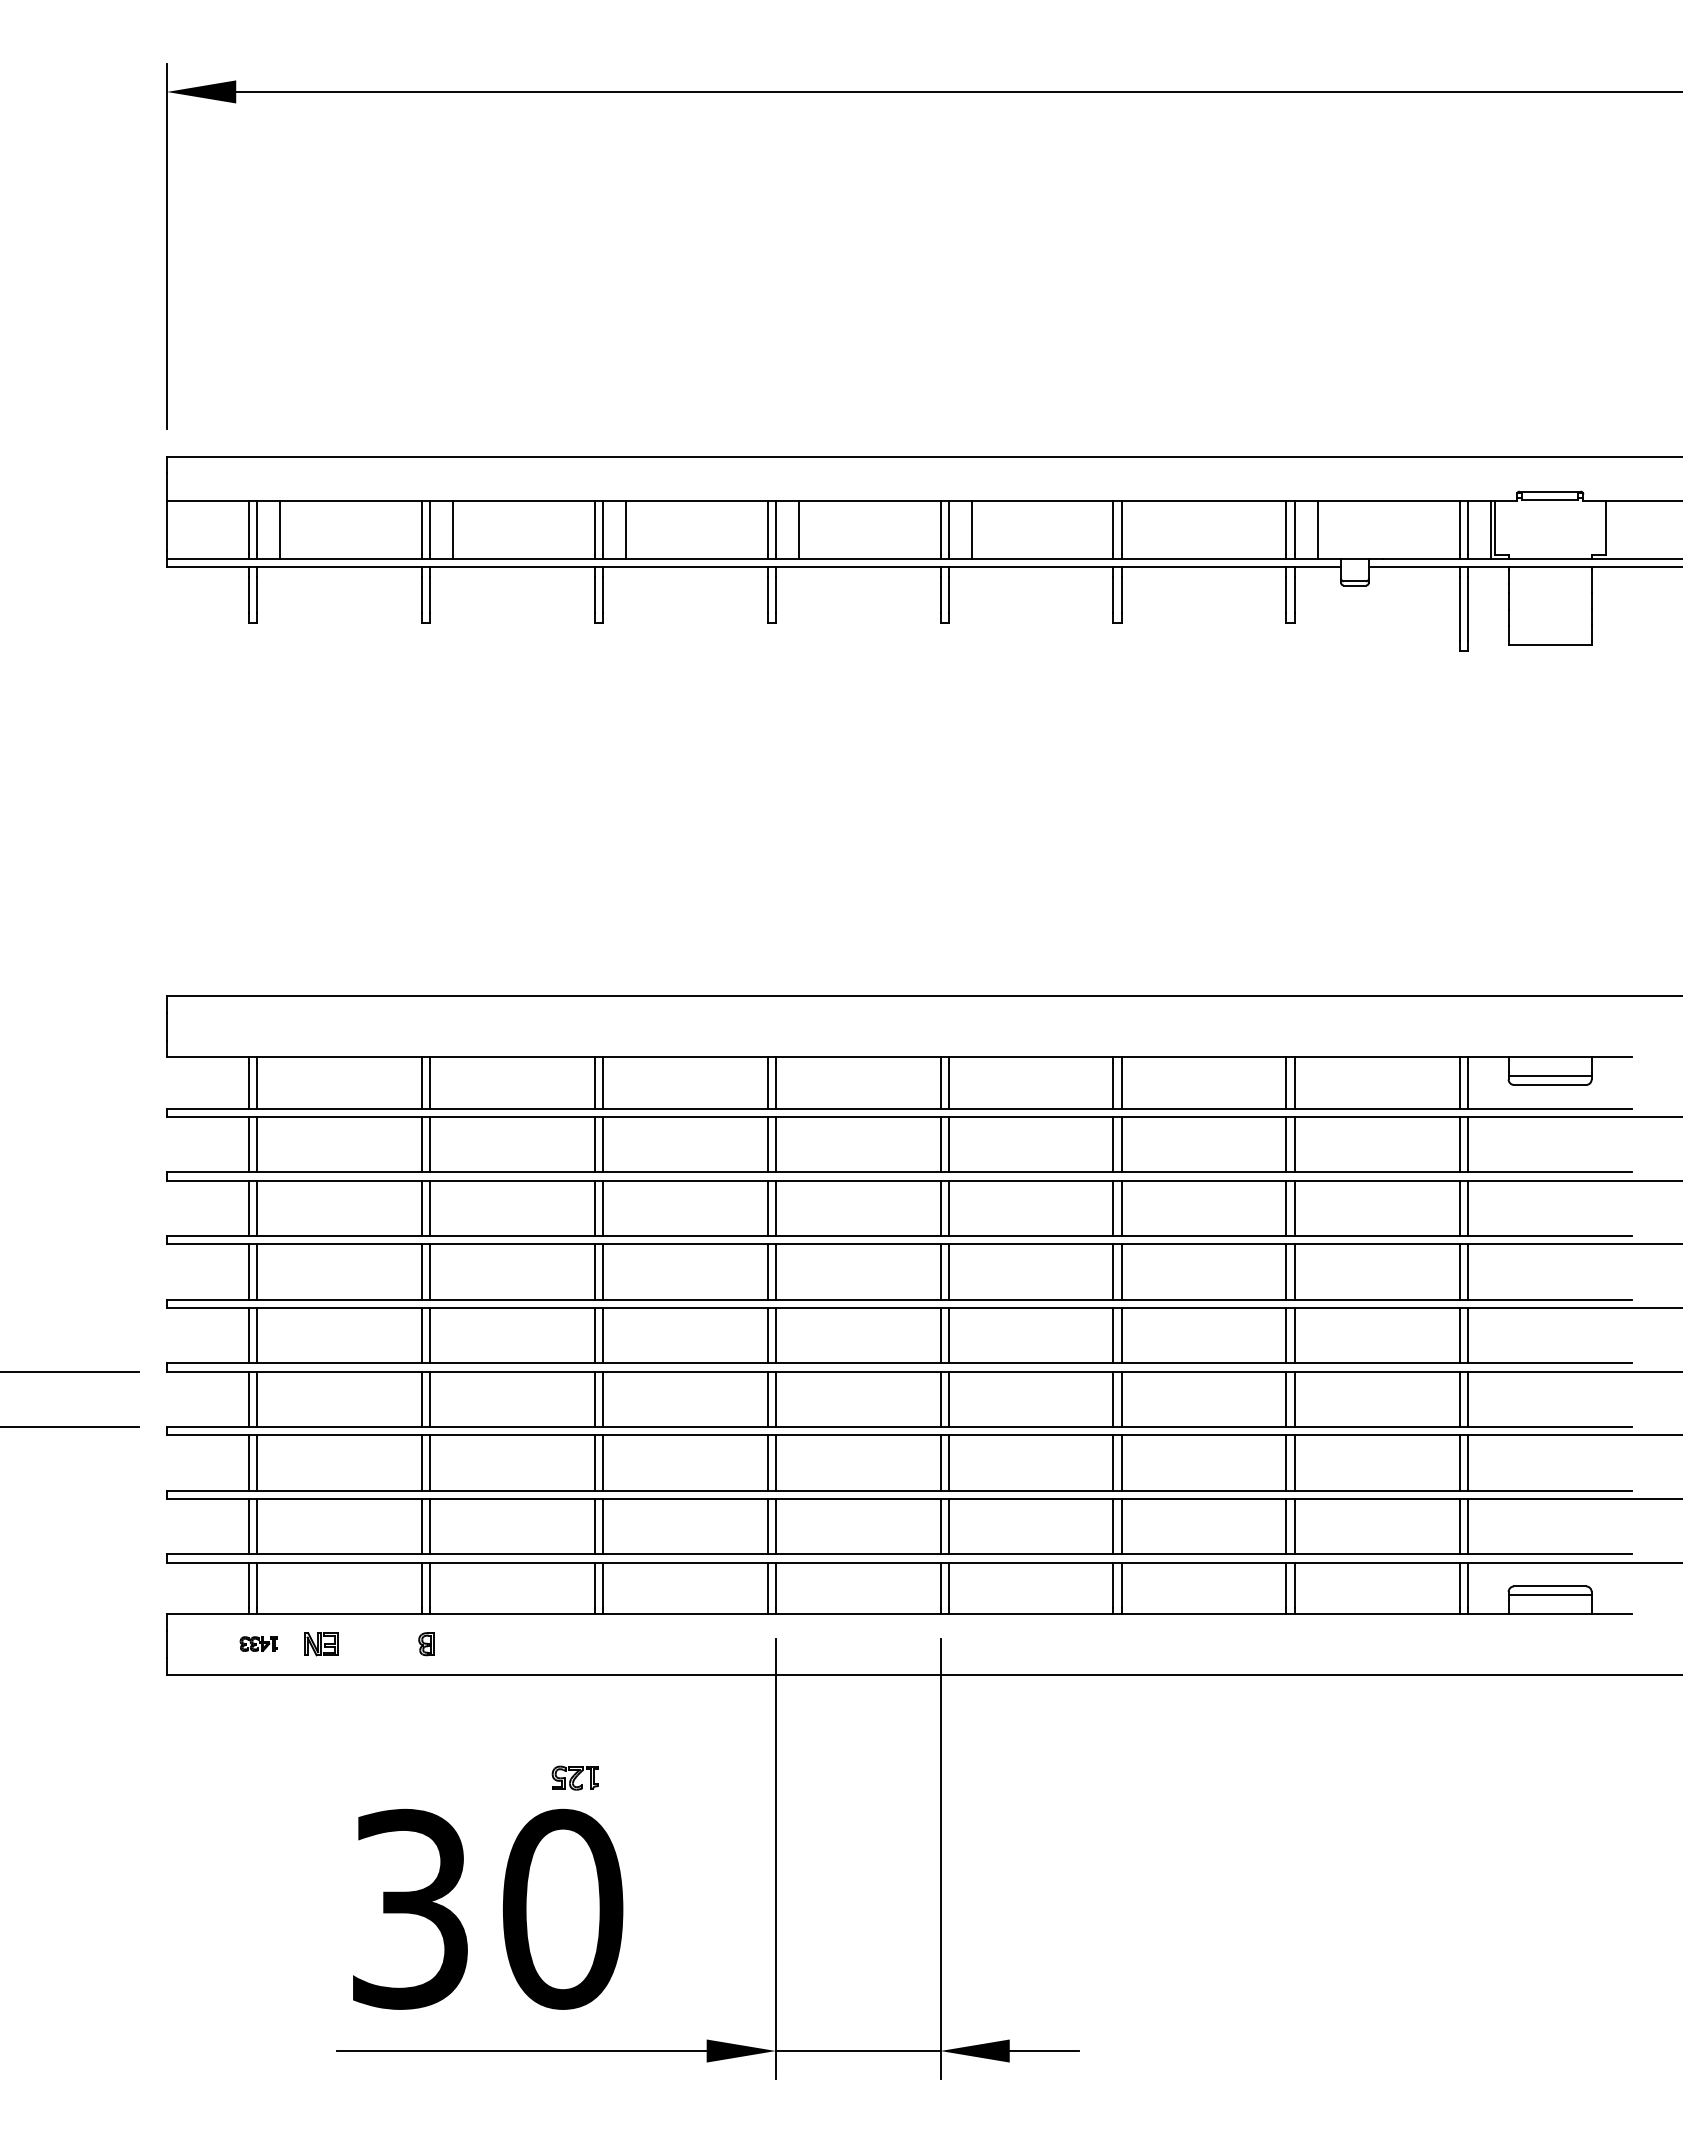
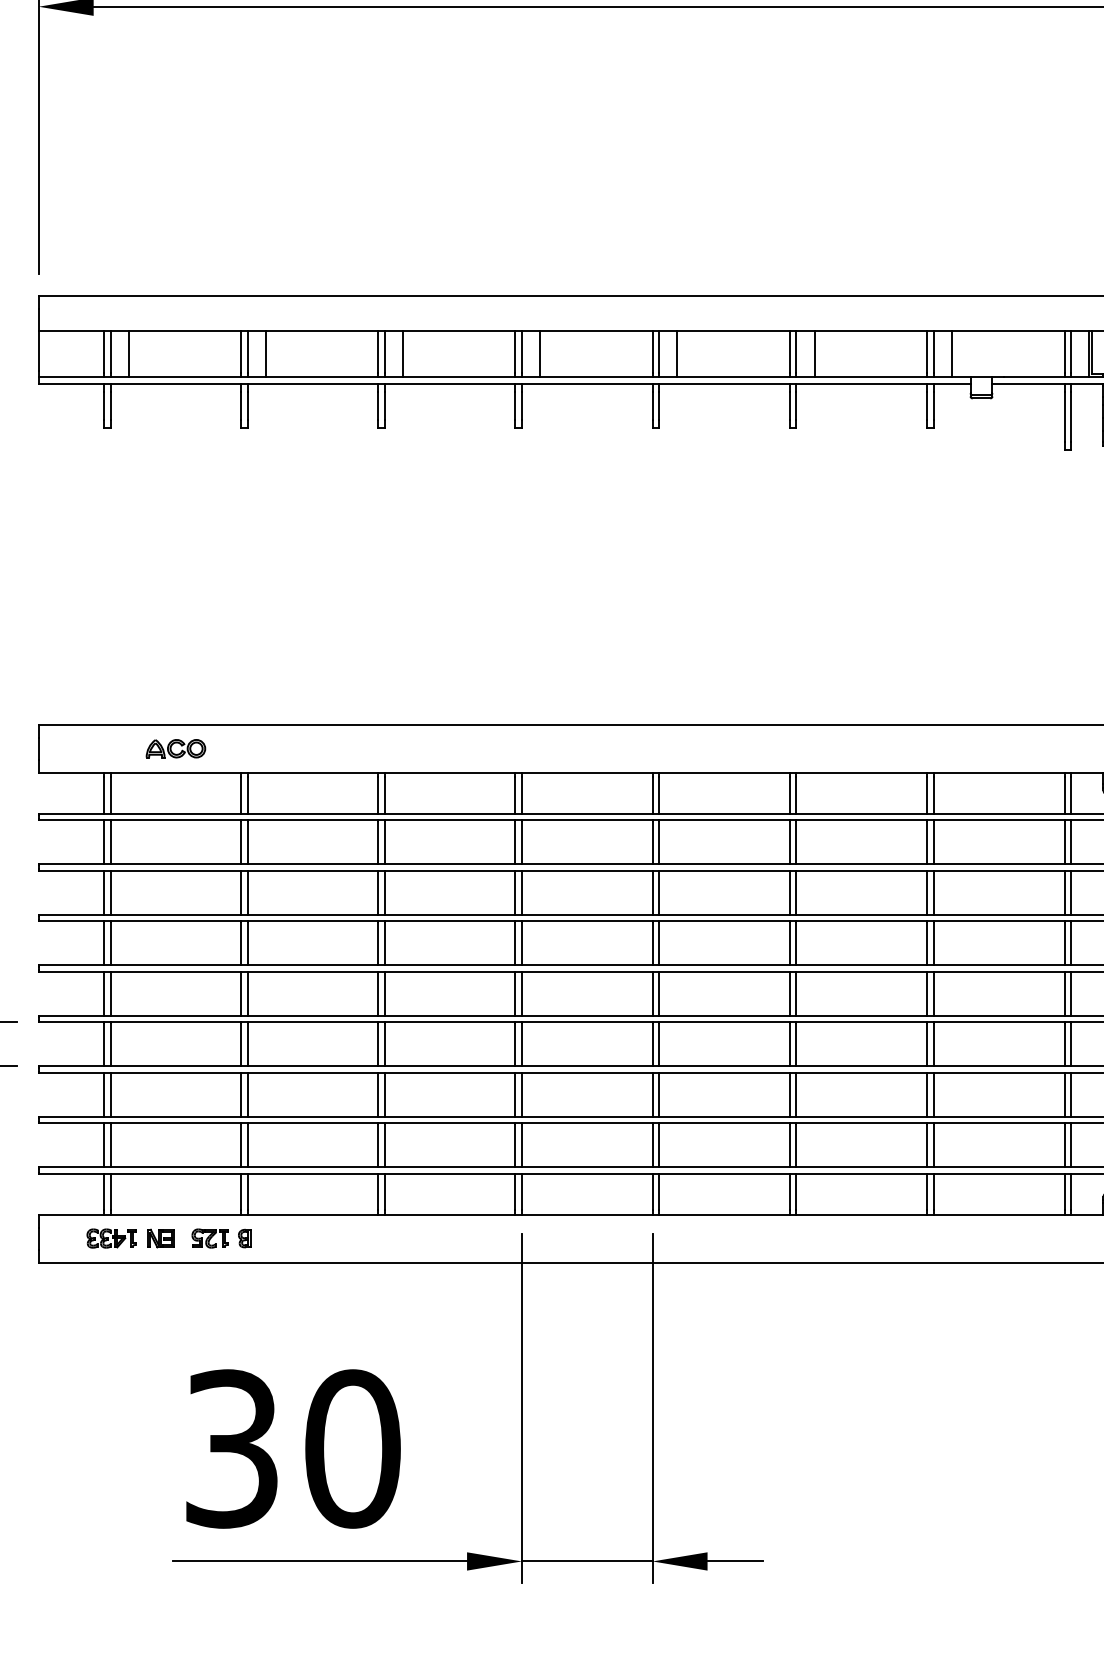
line: (1144, 530) -> (814, 354), added
part: (339, 1026) -> (175, 748), added
part: (258, 1643) -> (111, 1238), size x1.67
part: (574, 1777) -> (209, 1238), moved

